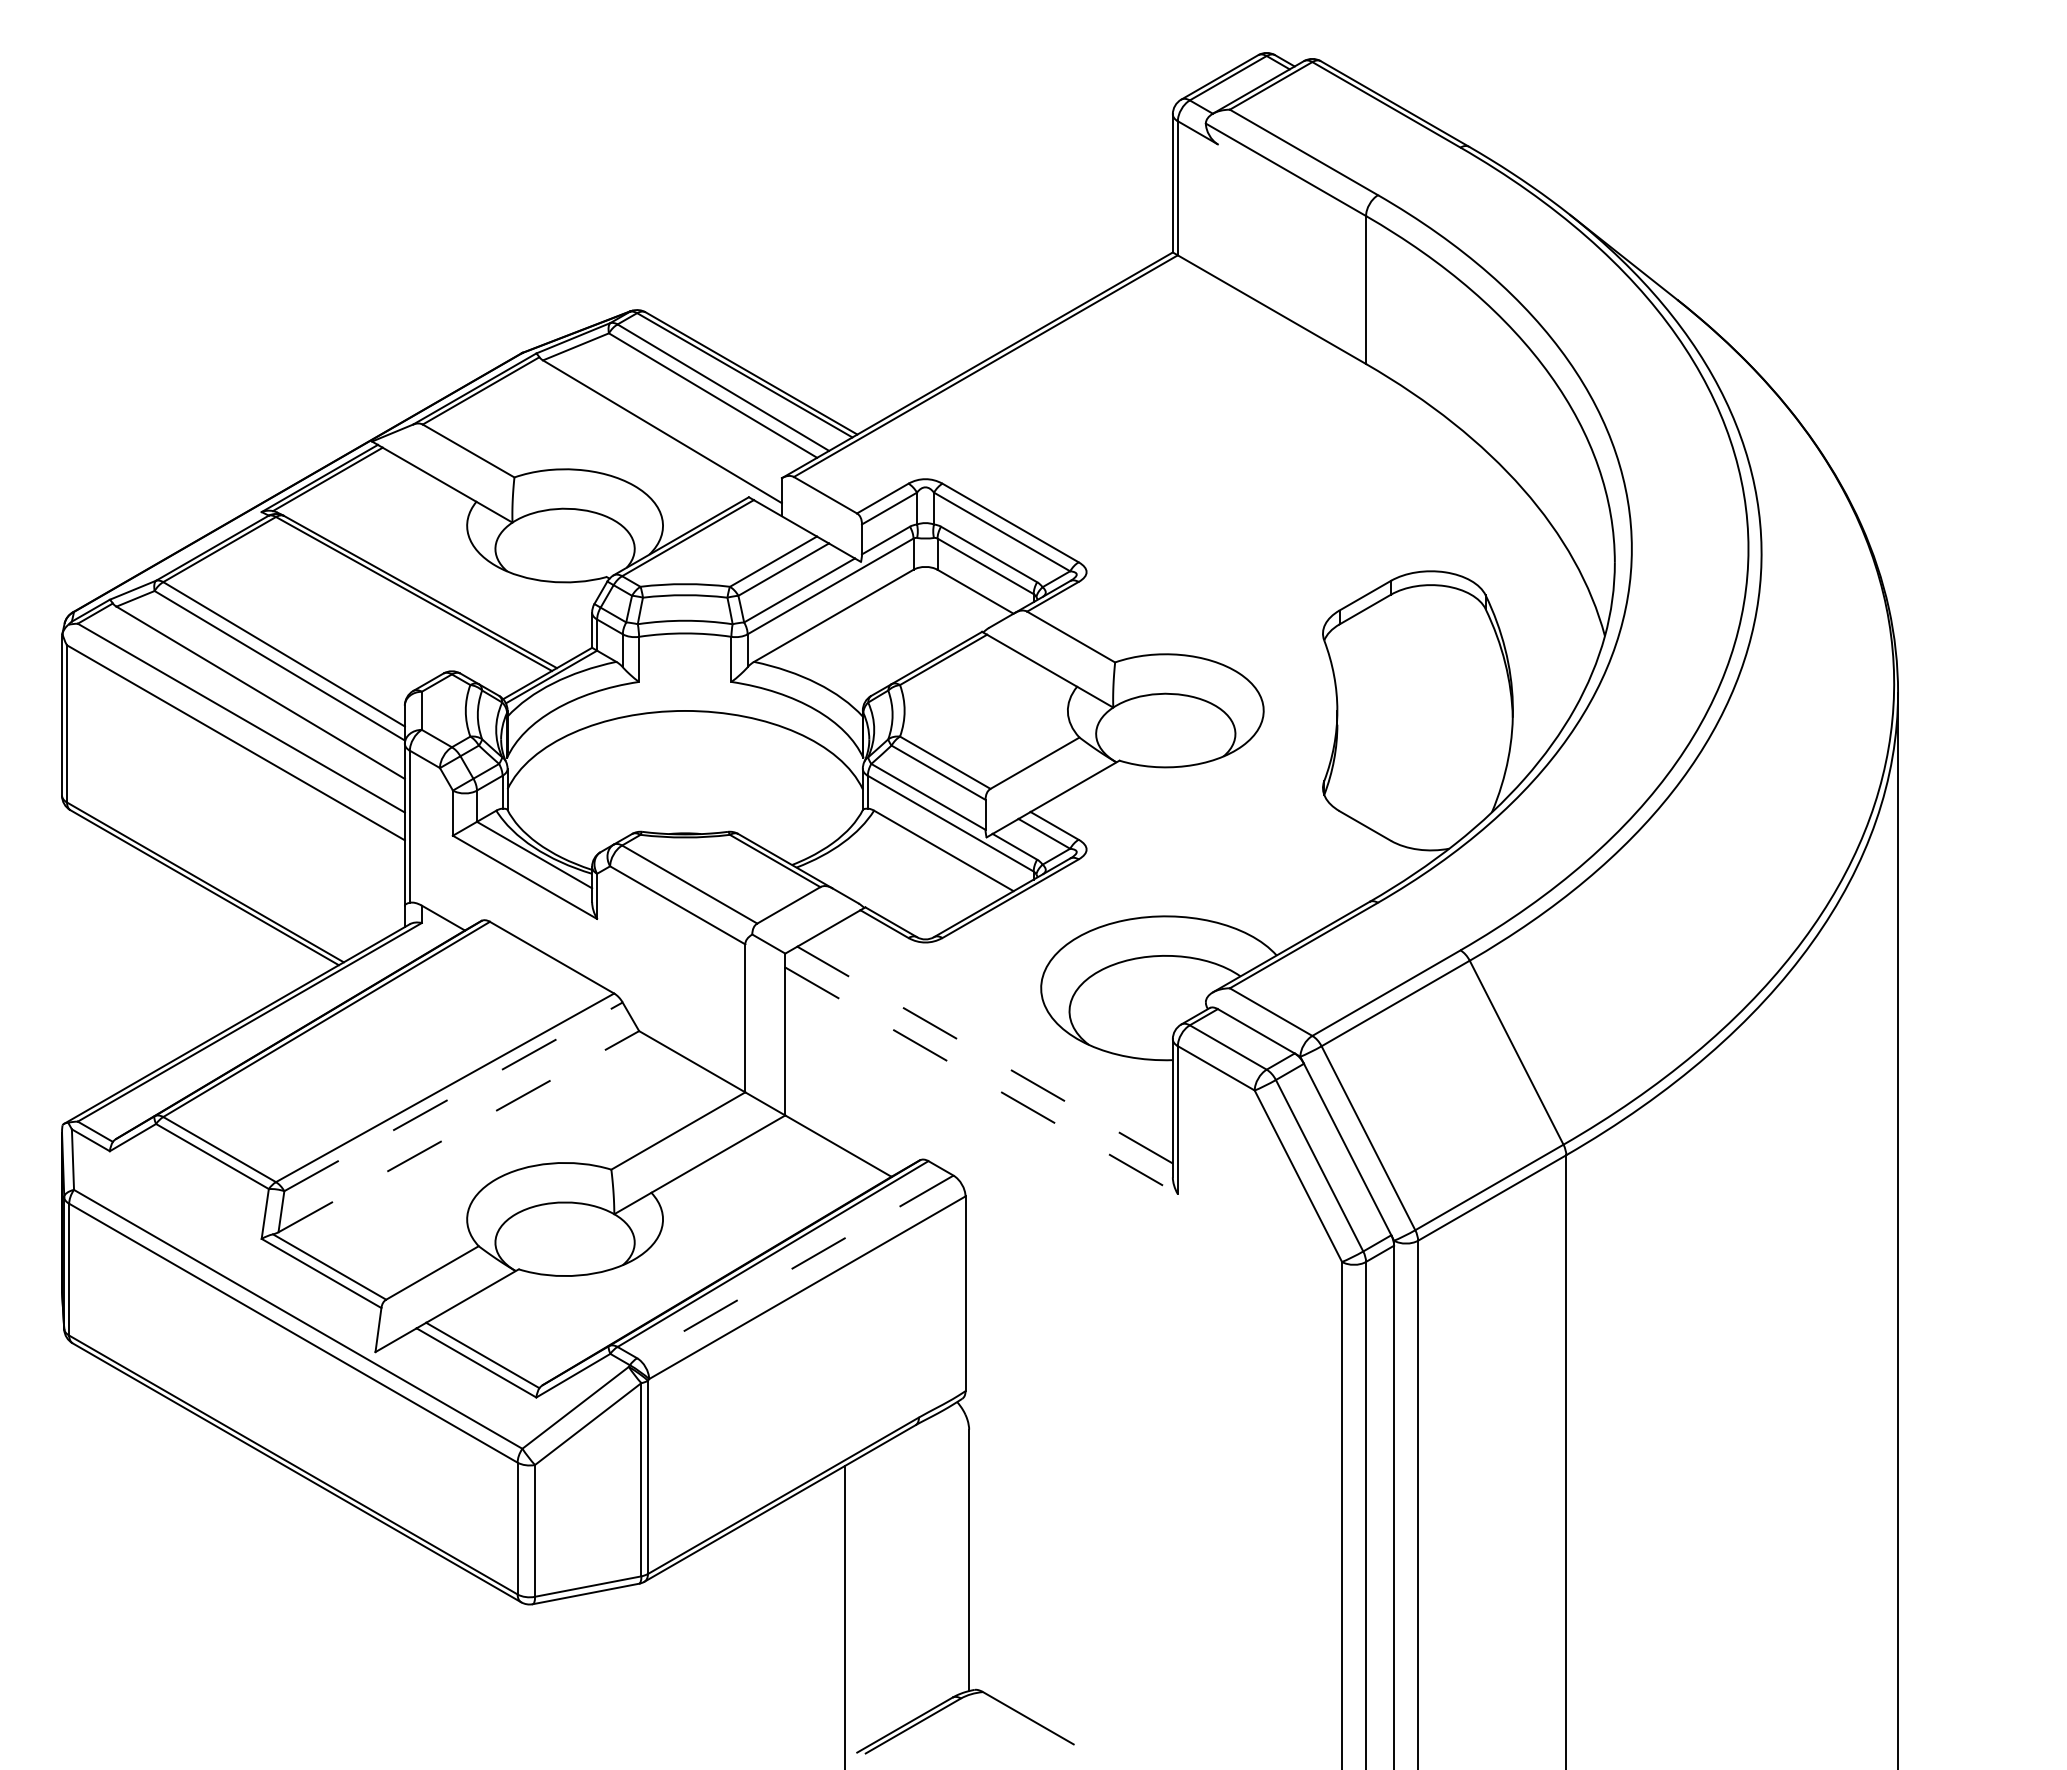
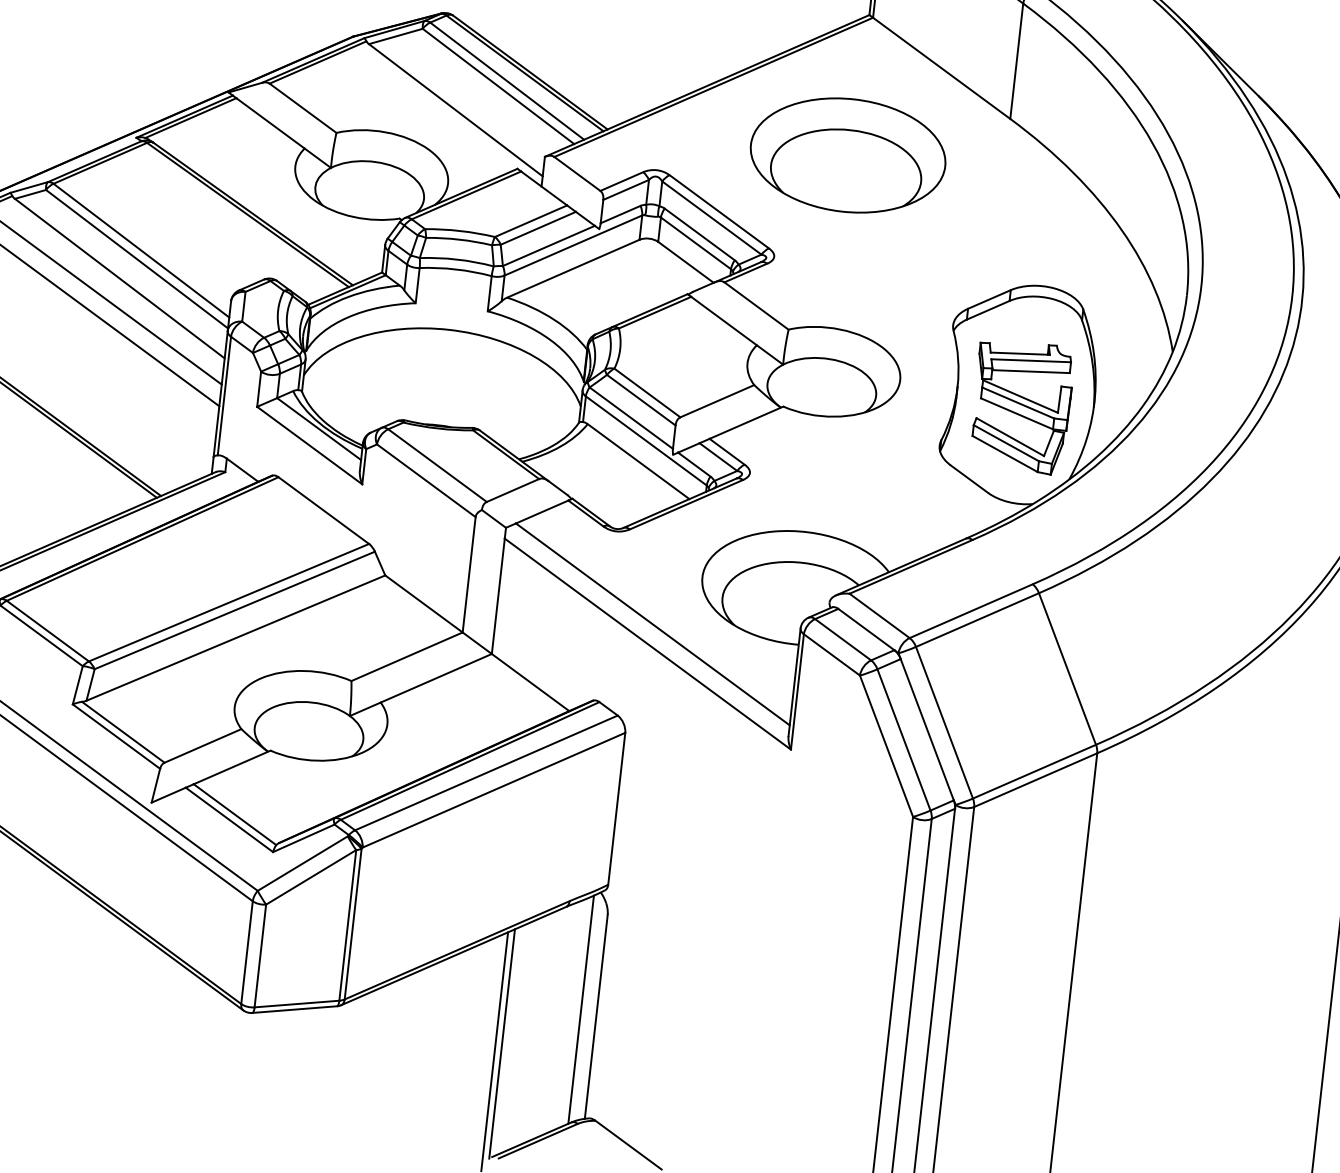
part: (1165, 433) -> (847, 155), added
part: (1421, 726) -> (1021, 406), added
line: (985, 1055) -> (653, 624), dashed -> solid
line: (981, 1080) -> (647, 643), dashed -> solid
line: (453, 1096) -> (234, 610), dashed -> solid
line: (459, 1131) -> (236, 638), dashed -> solid
line: (795, 1266) -> (486, 772), dashed -> solid
line: (948, 1553) -> (580, 1009), added
line: (853, 1607) -> (501, 1043), added

